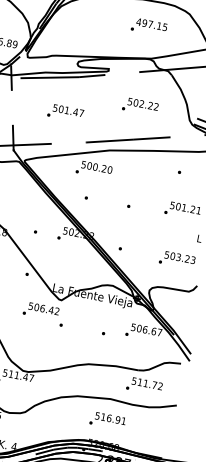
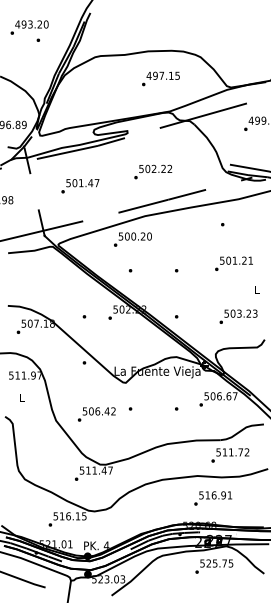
text: (140, 106) -> (153, 171), moved
text: (65, 113) -> (80, 186), moved
text: (40, 311) -> (96, 414), moved
text: (108, 421) -> (213, 498), moved

